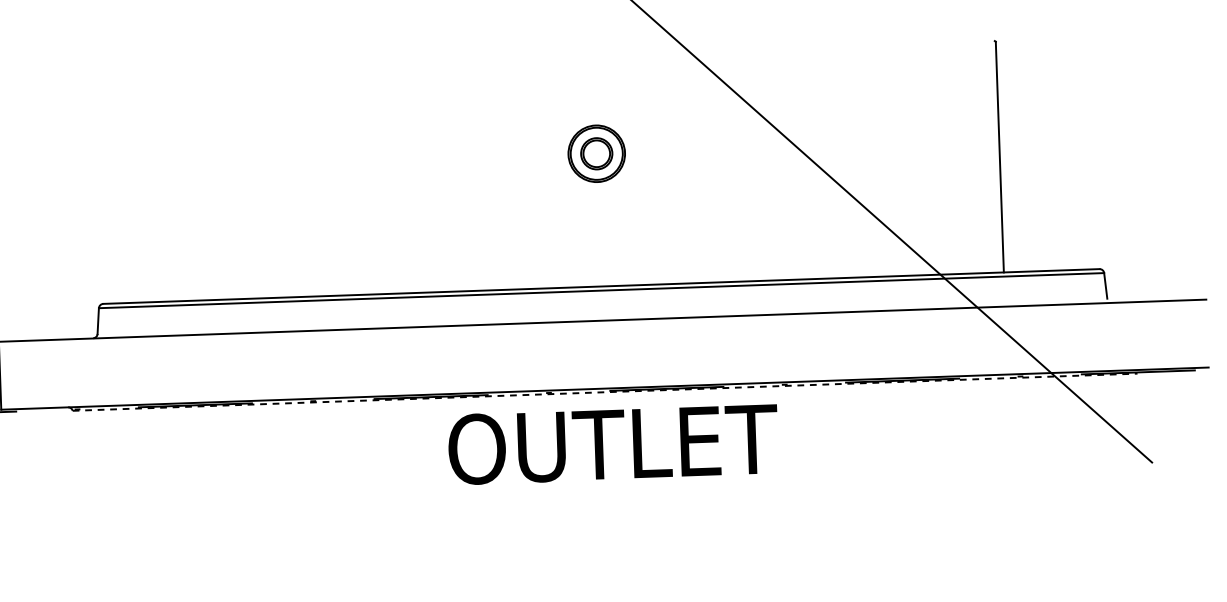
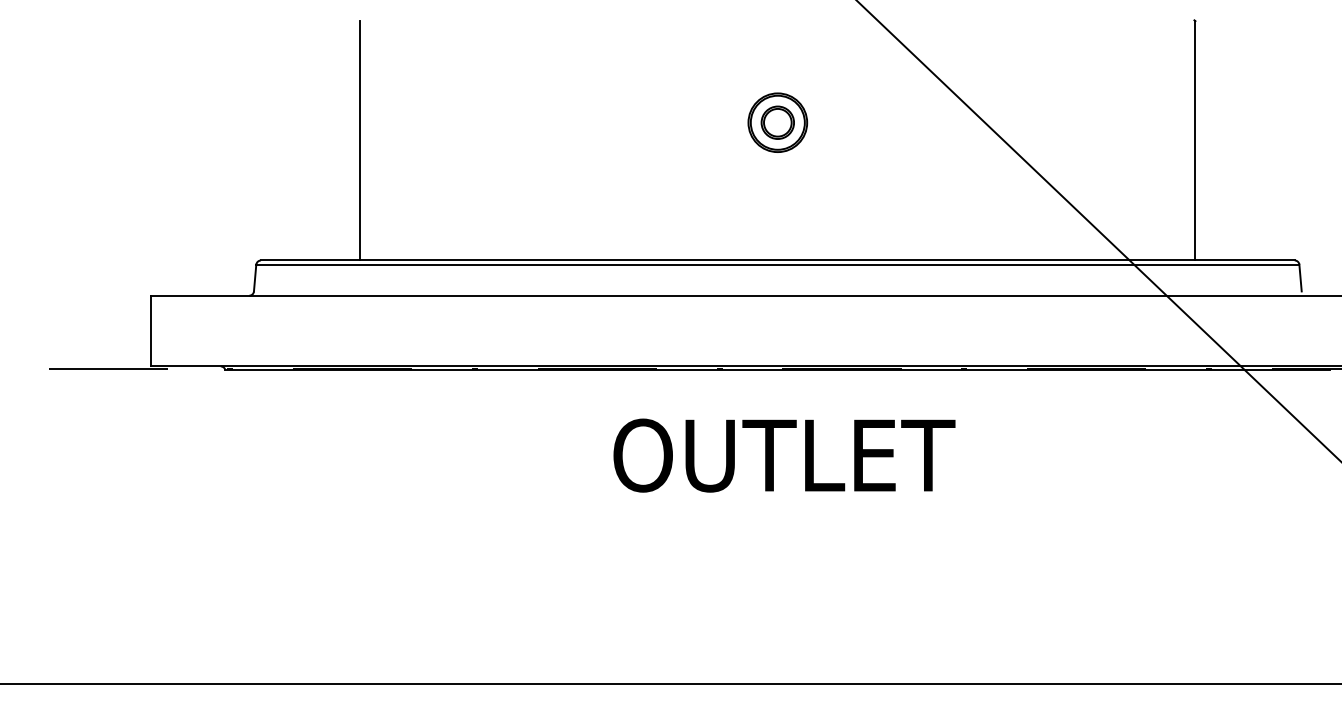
line: (195, 184) -> (360, 140), added
line: (605, 392) -> (778, 370), dashed -> solid
text: (613, 444) -> (784, 455), moved

